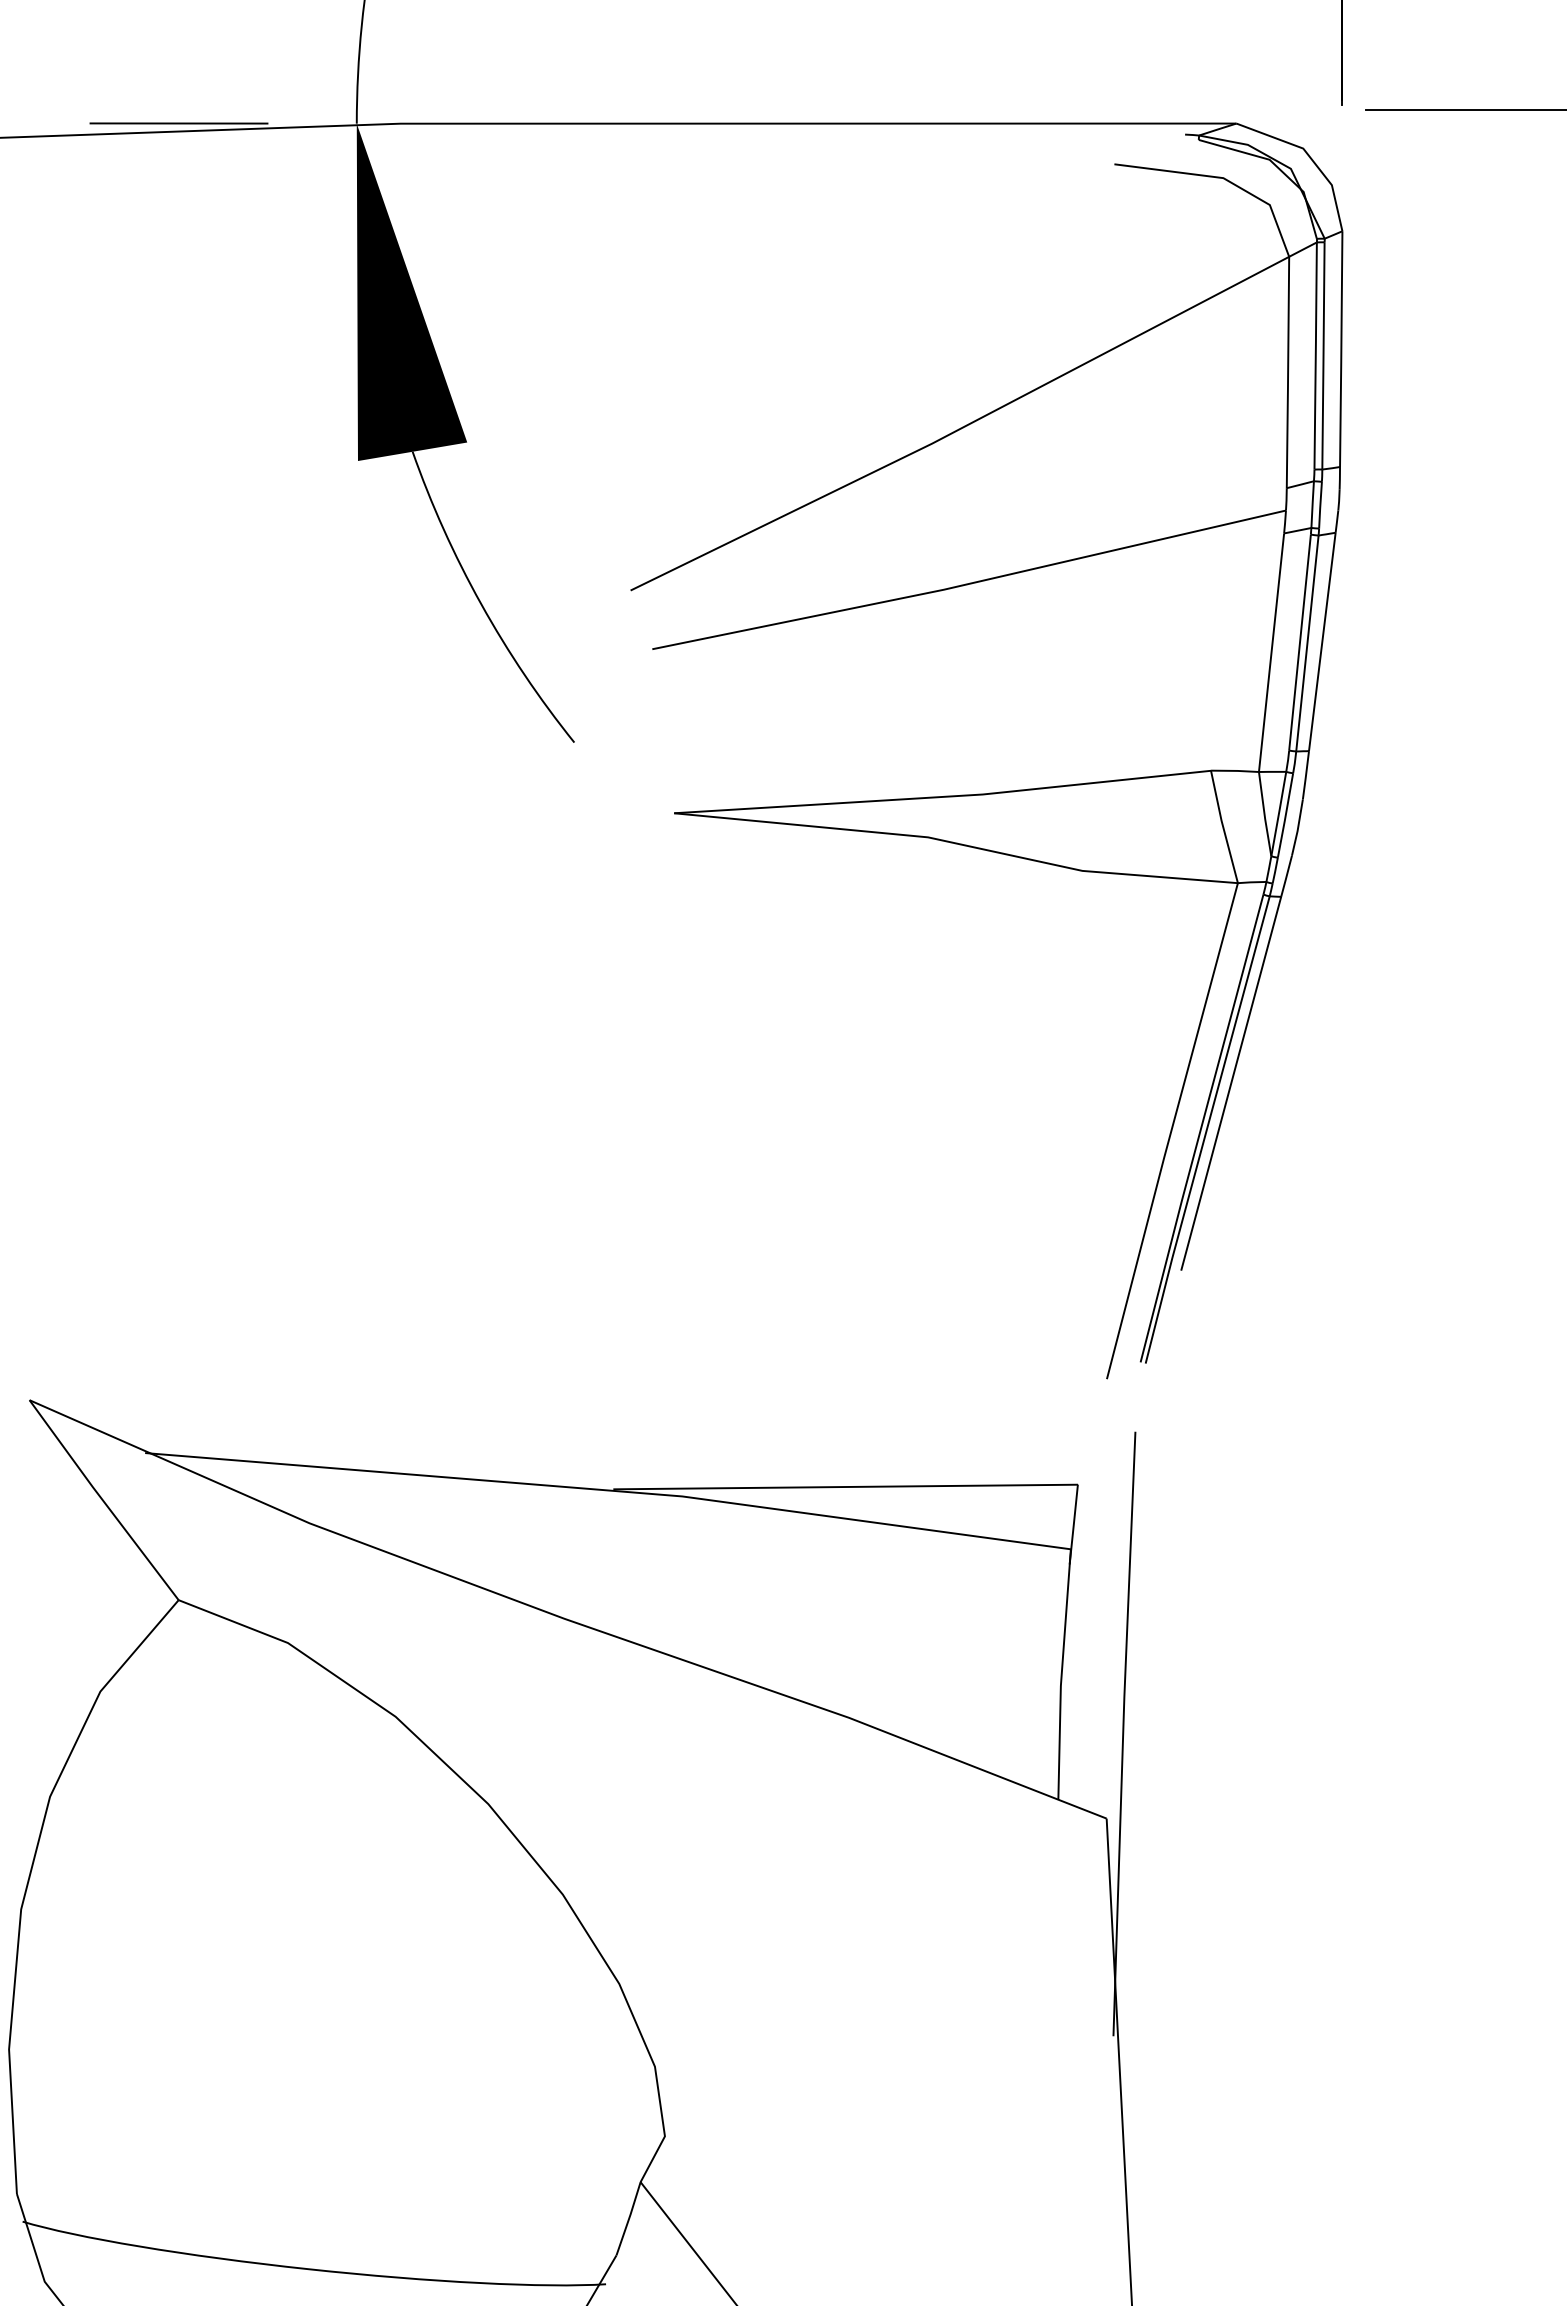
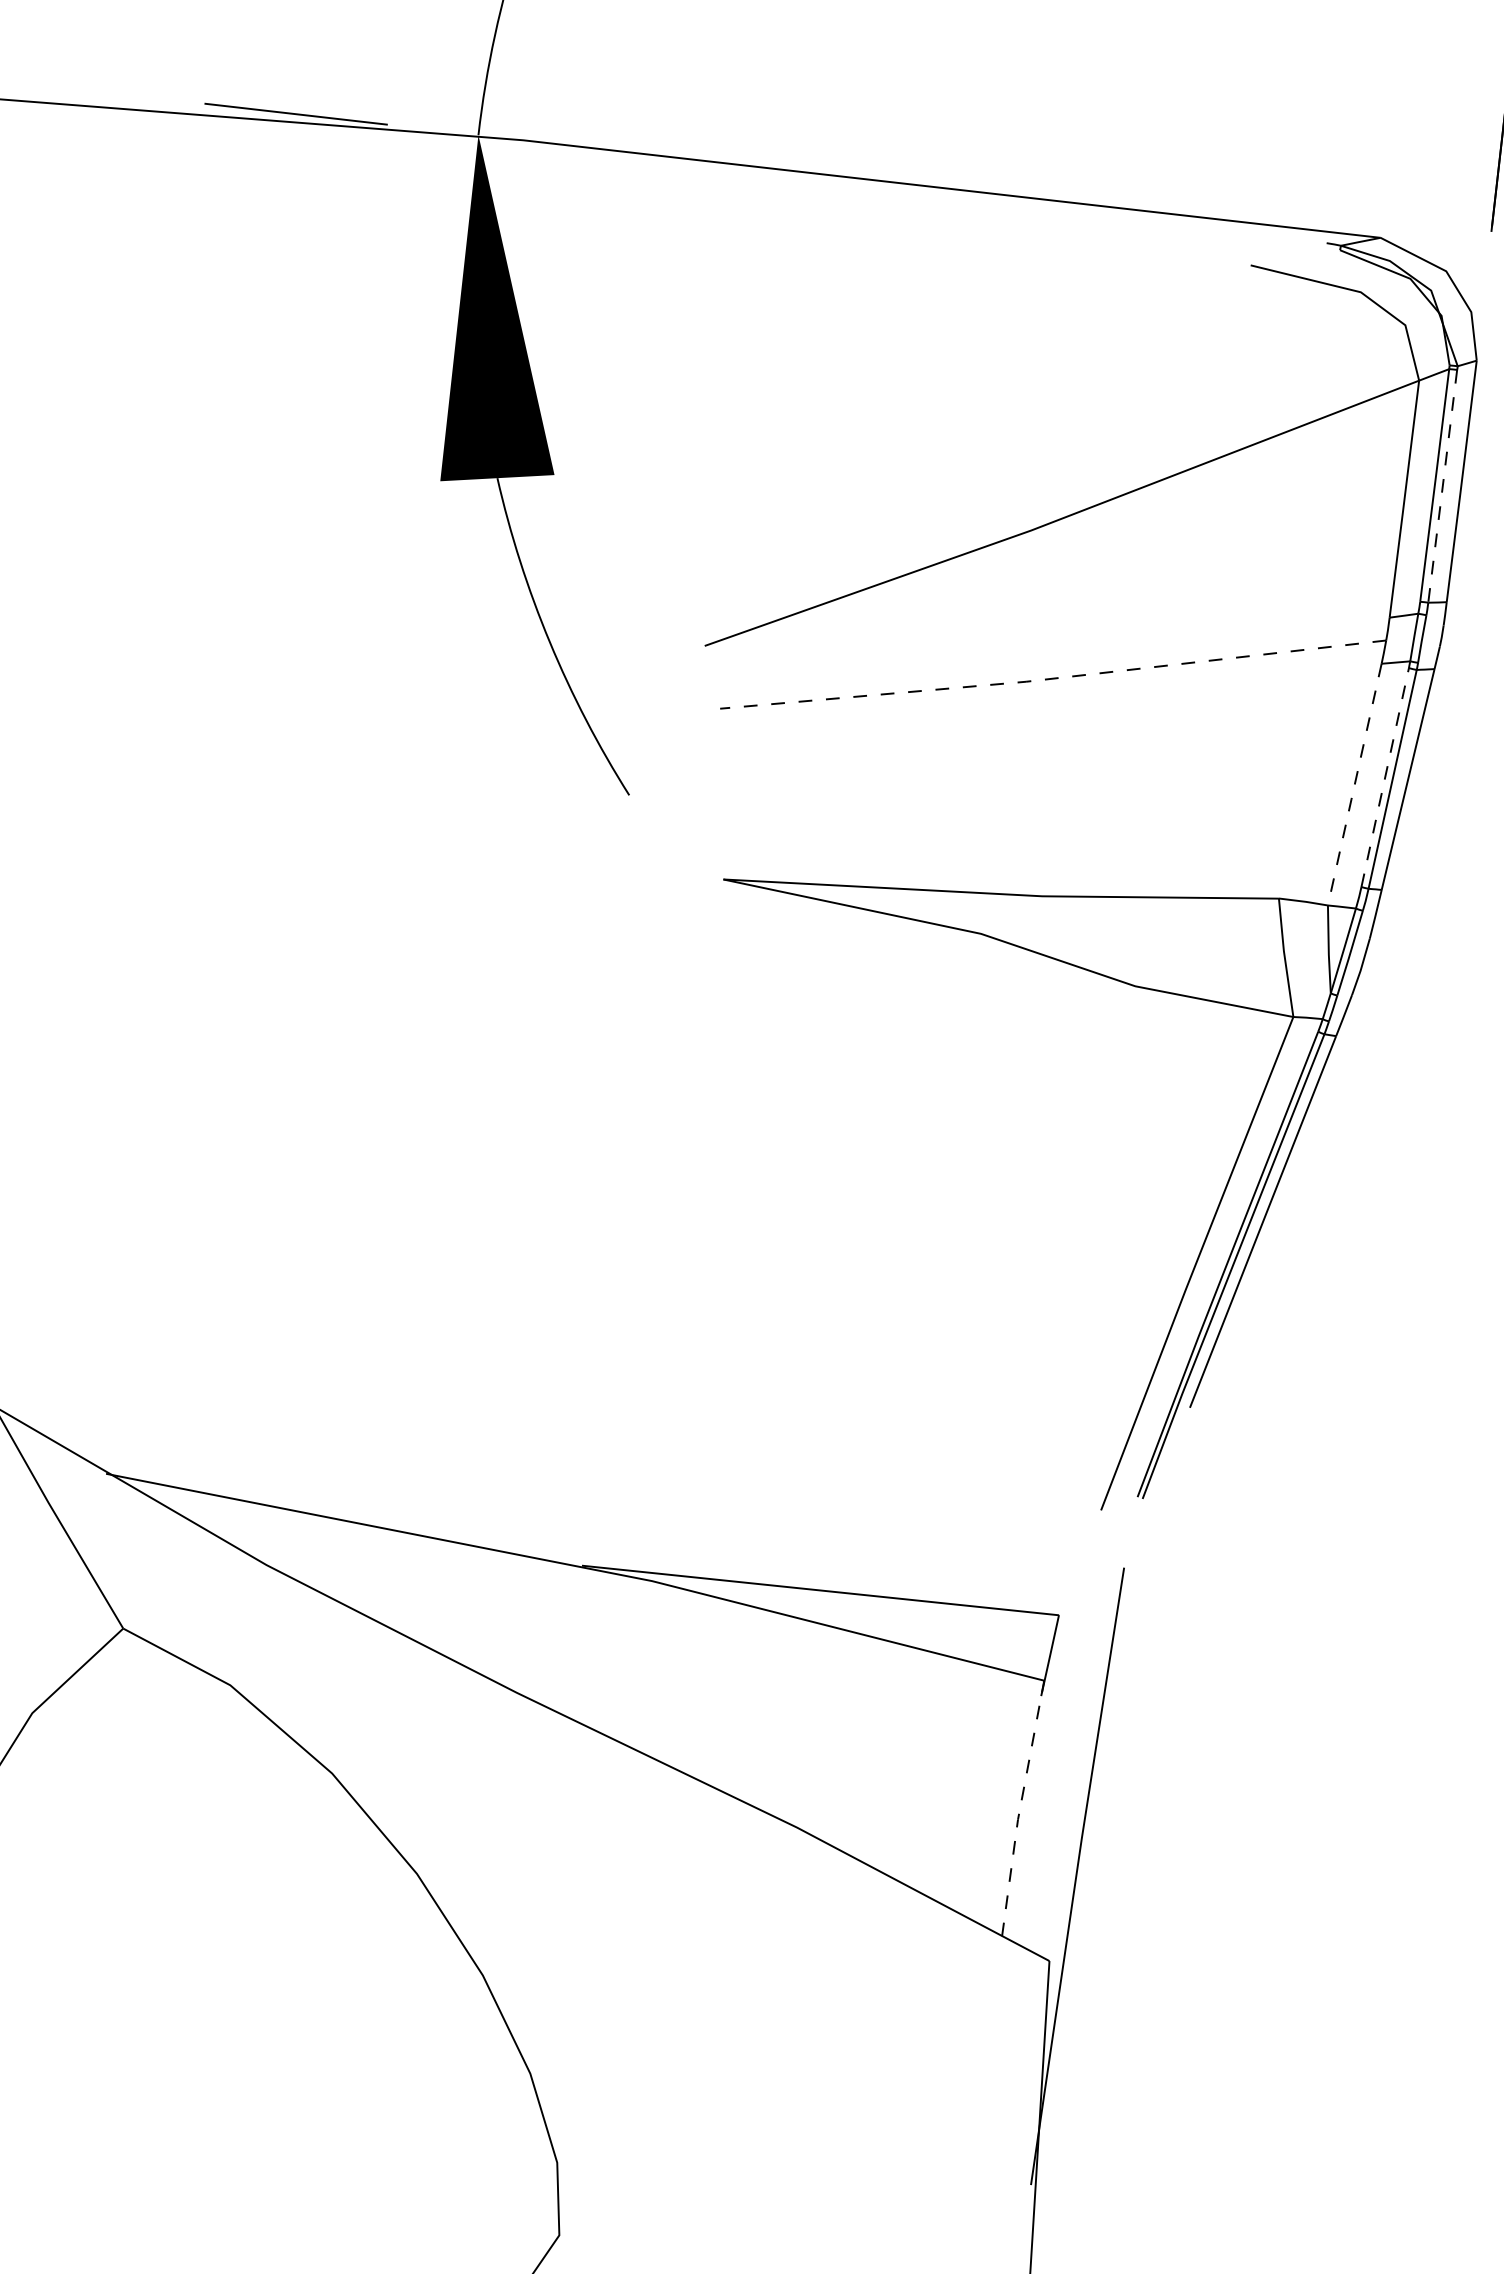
line: (1323, 356) -> (1442, 486), solid -> dashed
line: (969, 583) -> (1053, 678), solid -> dashed
line: (1300, 641) -> (1385, 776), solid -> dashed
line: (1271, 653) -> (1354, 785), solid -> dashed
line: (1061, 1674) -> (1019, 1807), solid -> dashed

